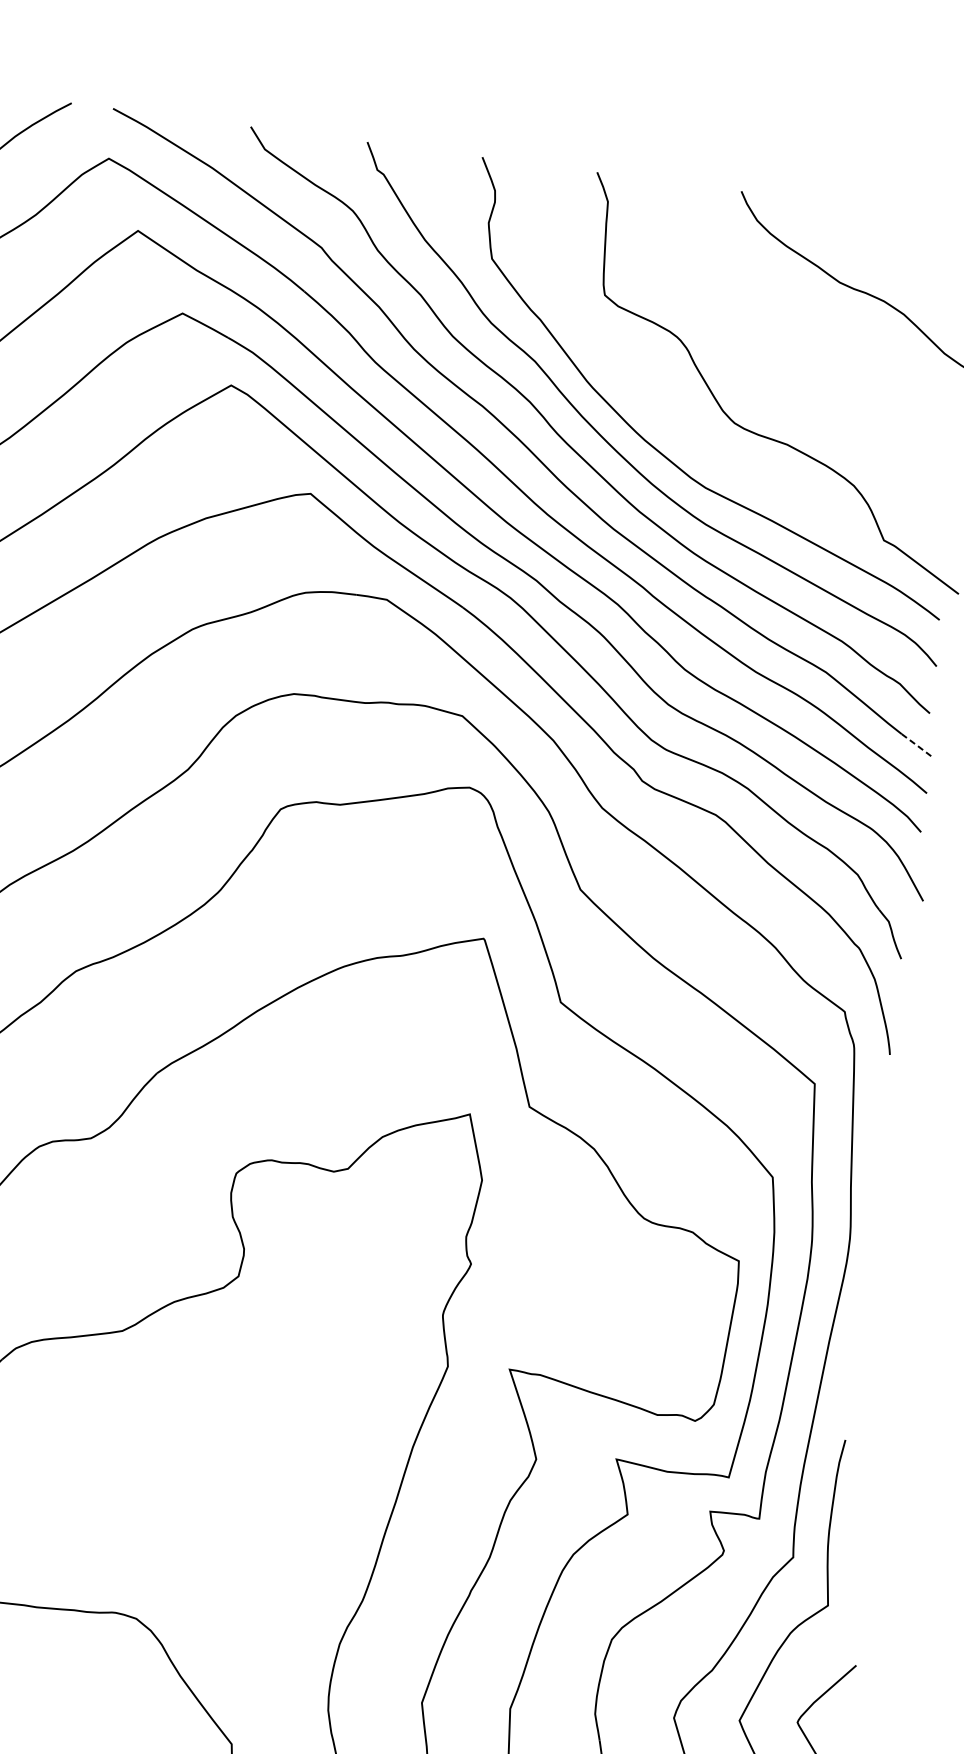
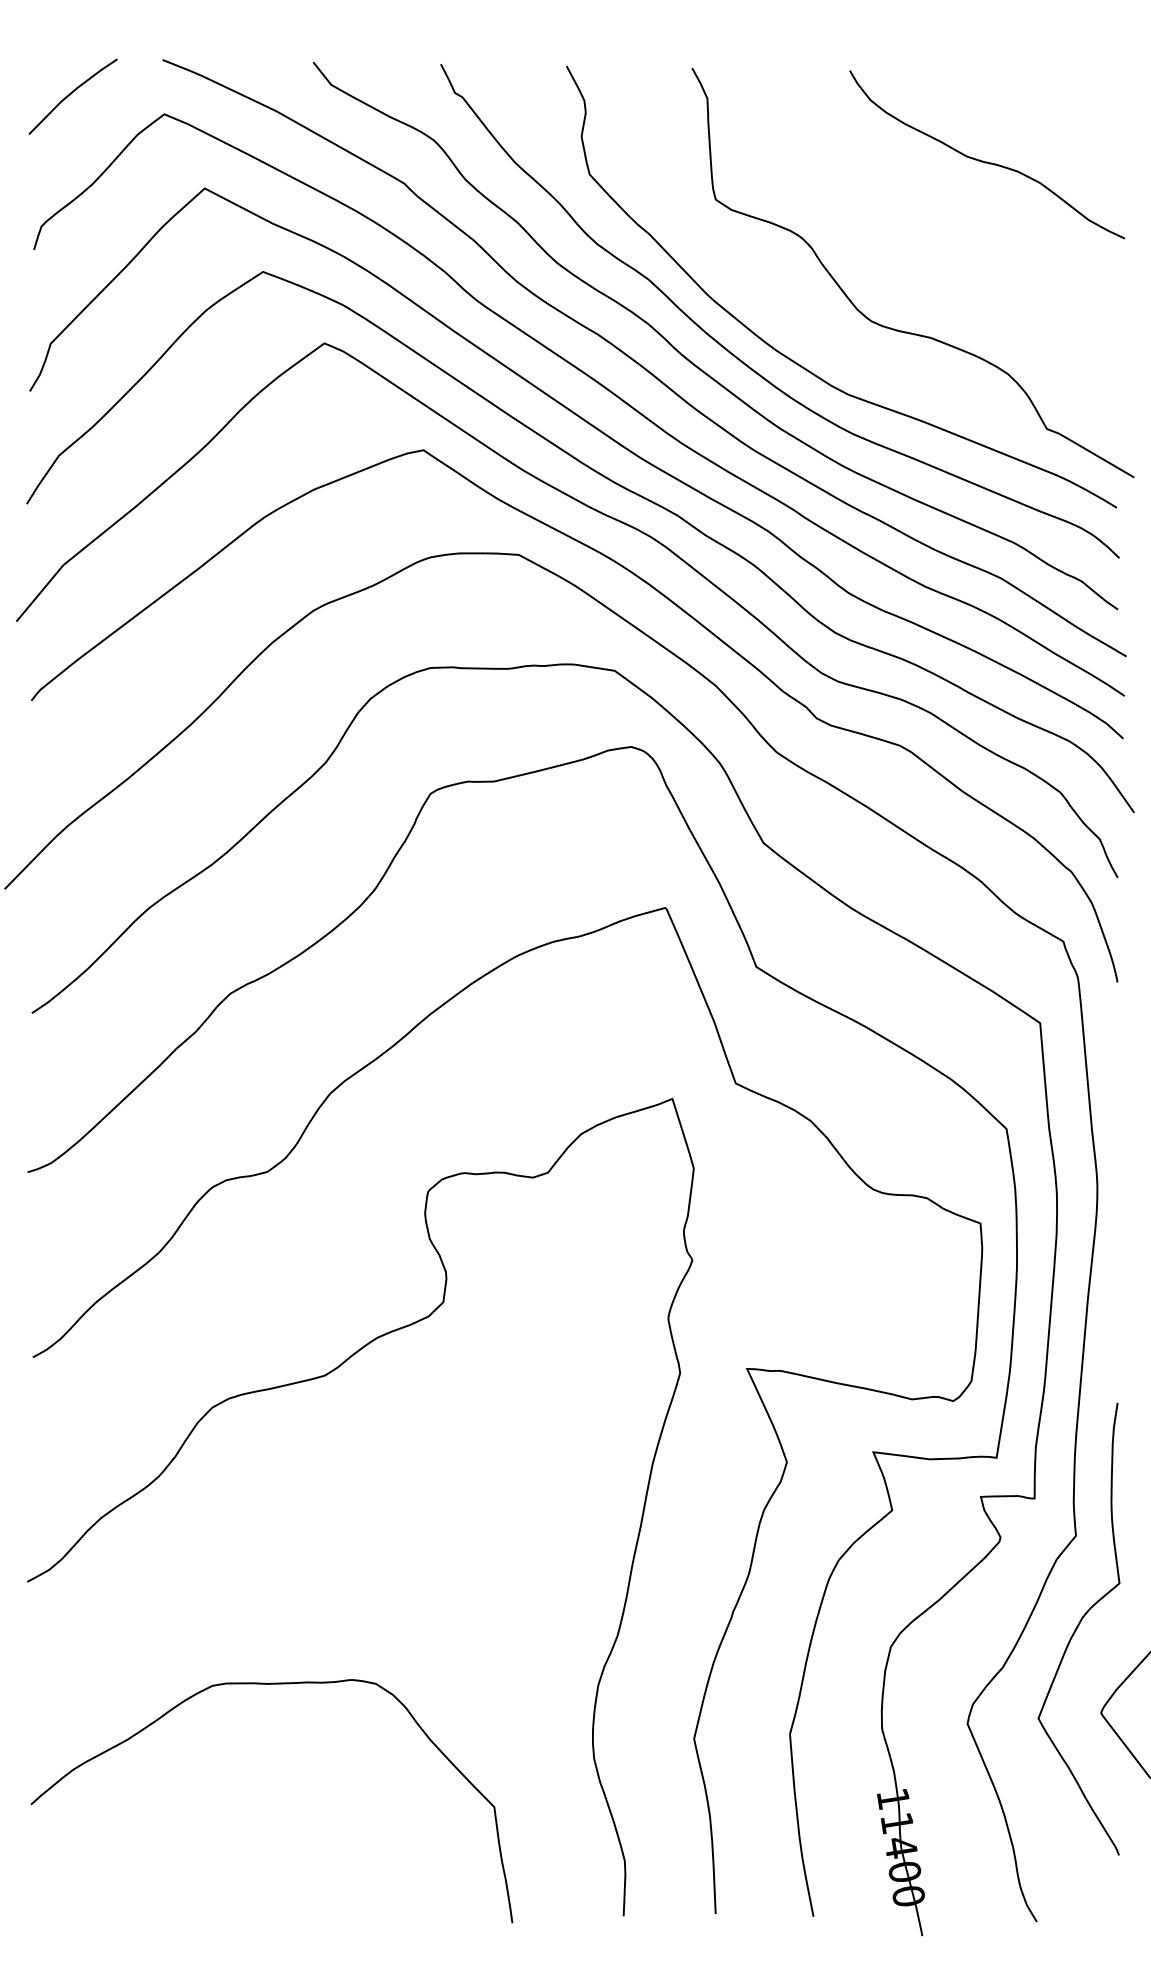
line: (918, 746) -> (1109, 646), dashed -> solid

